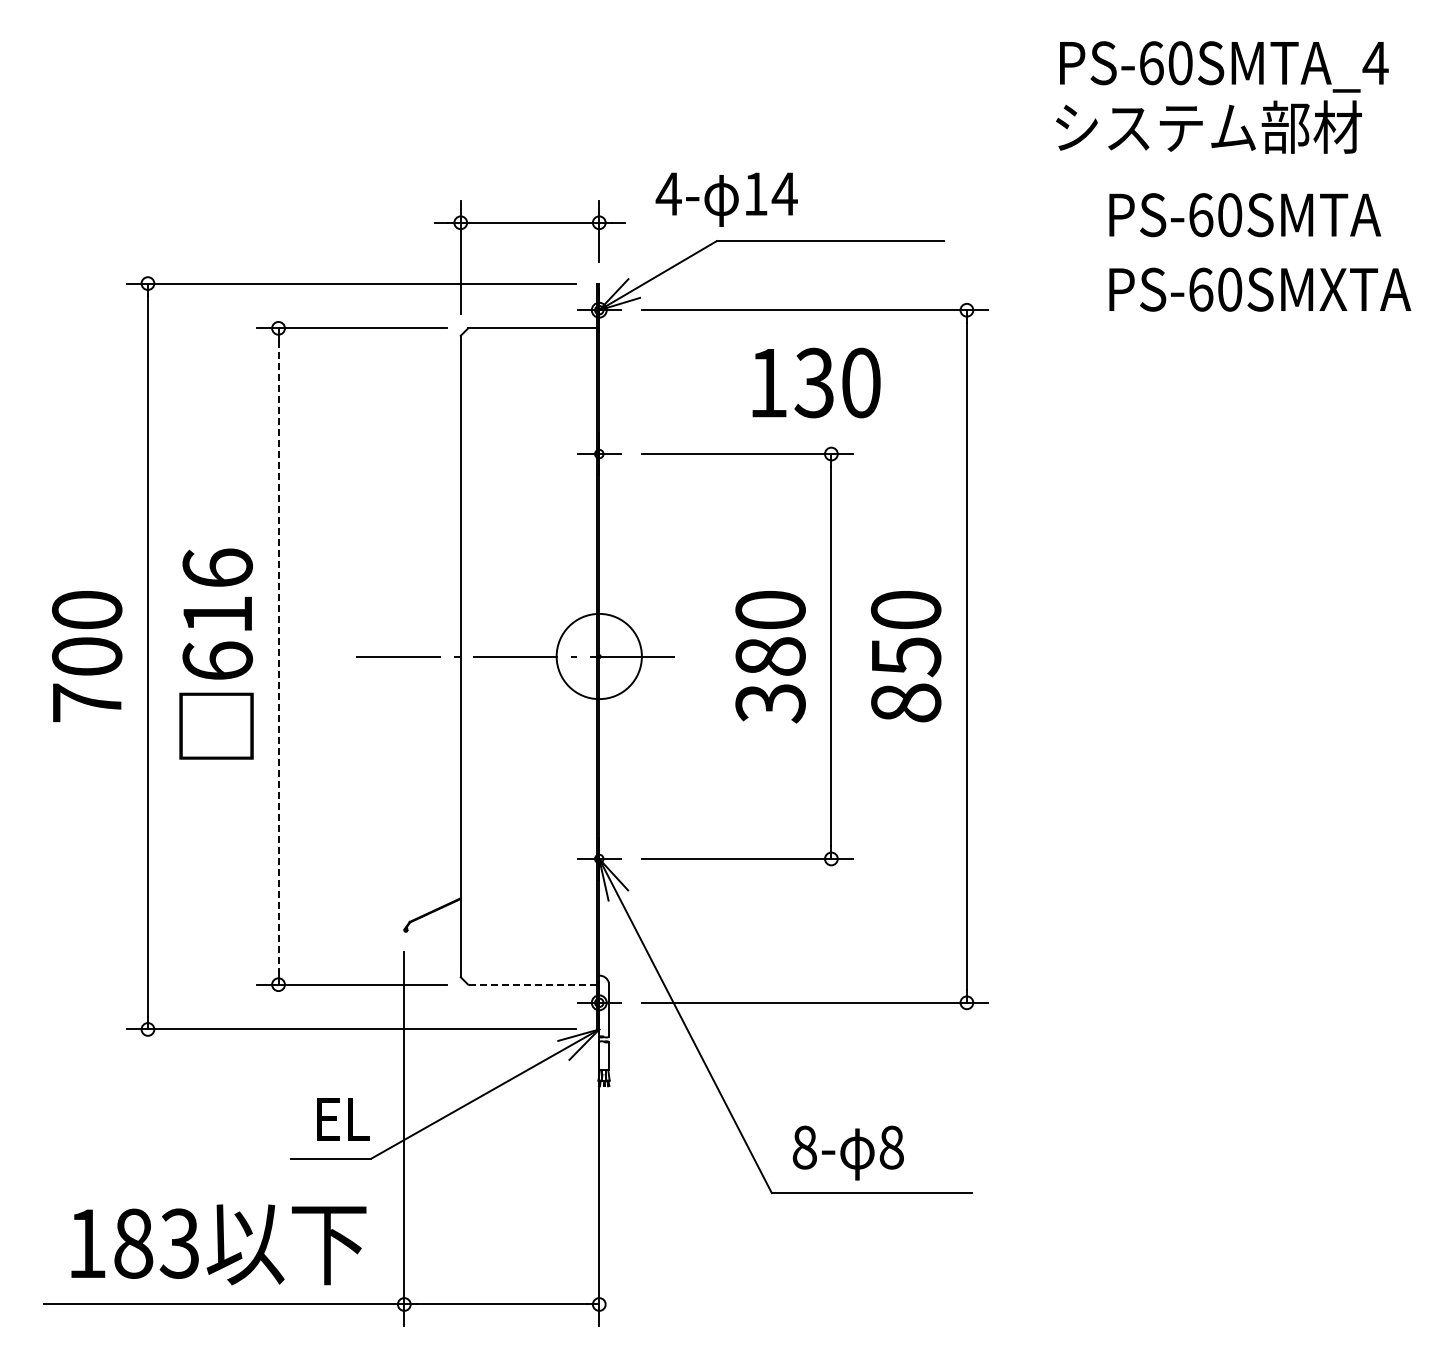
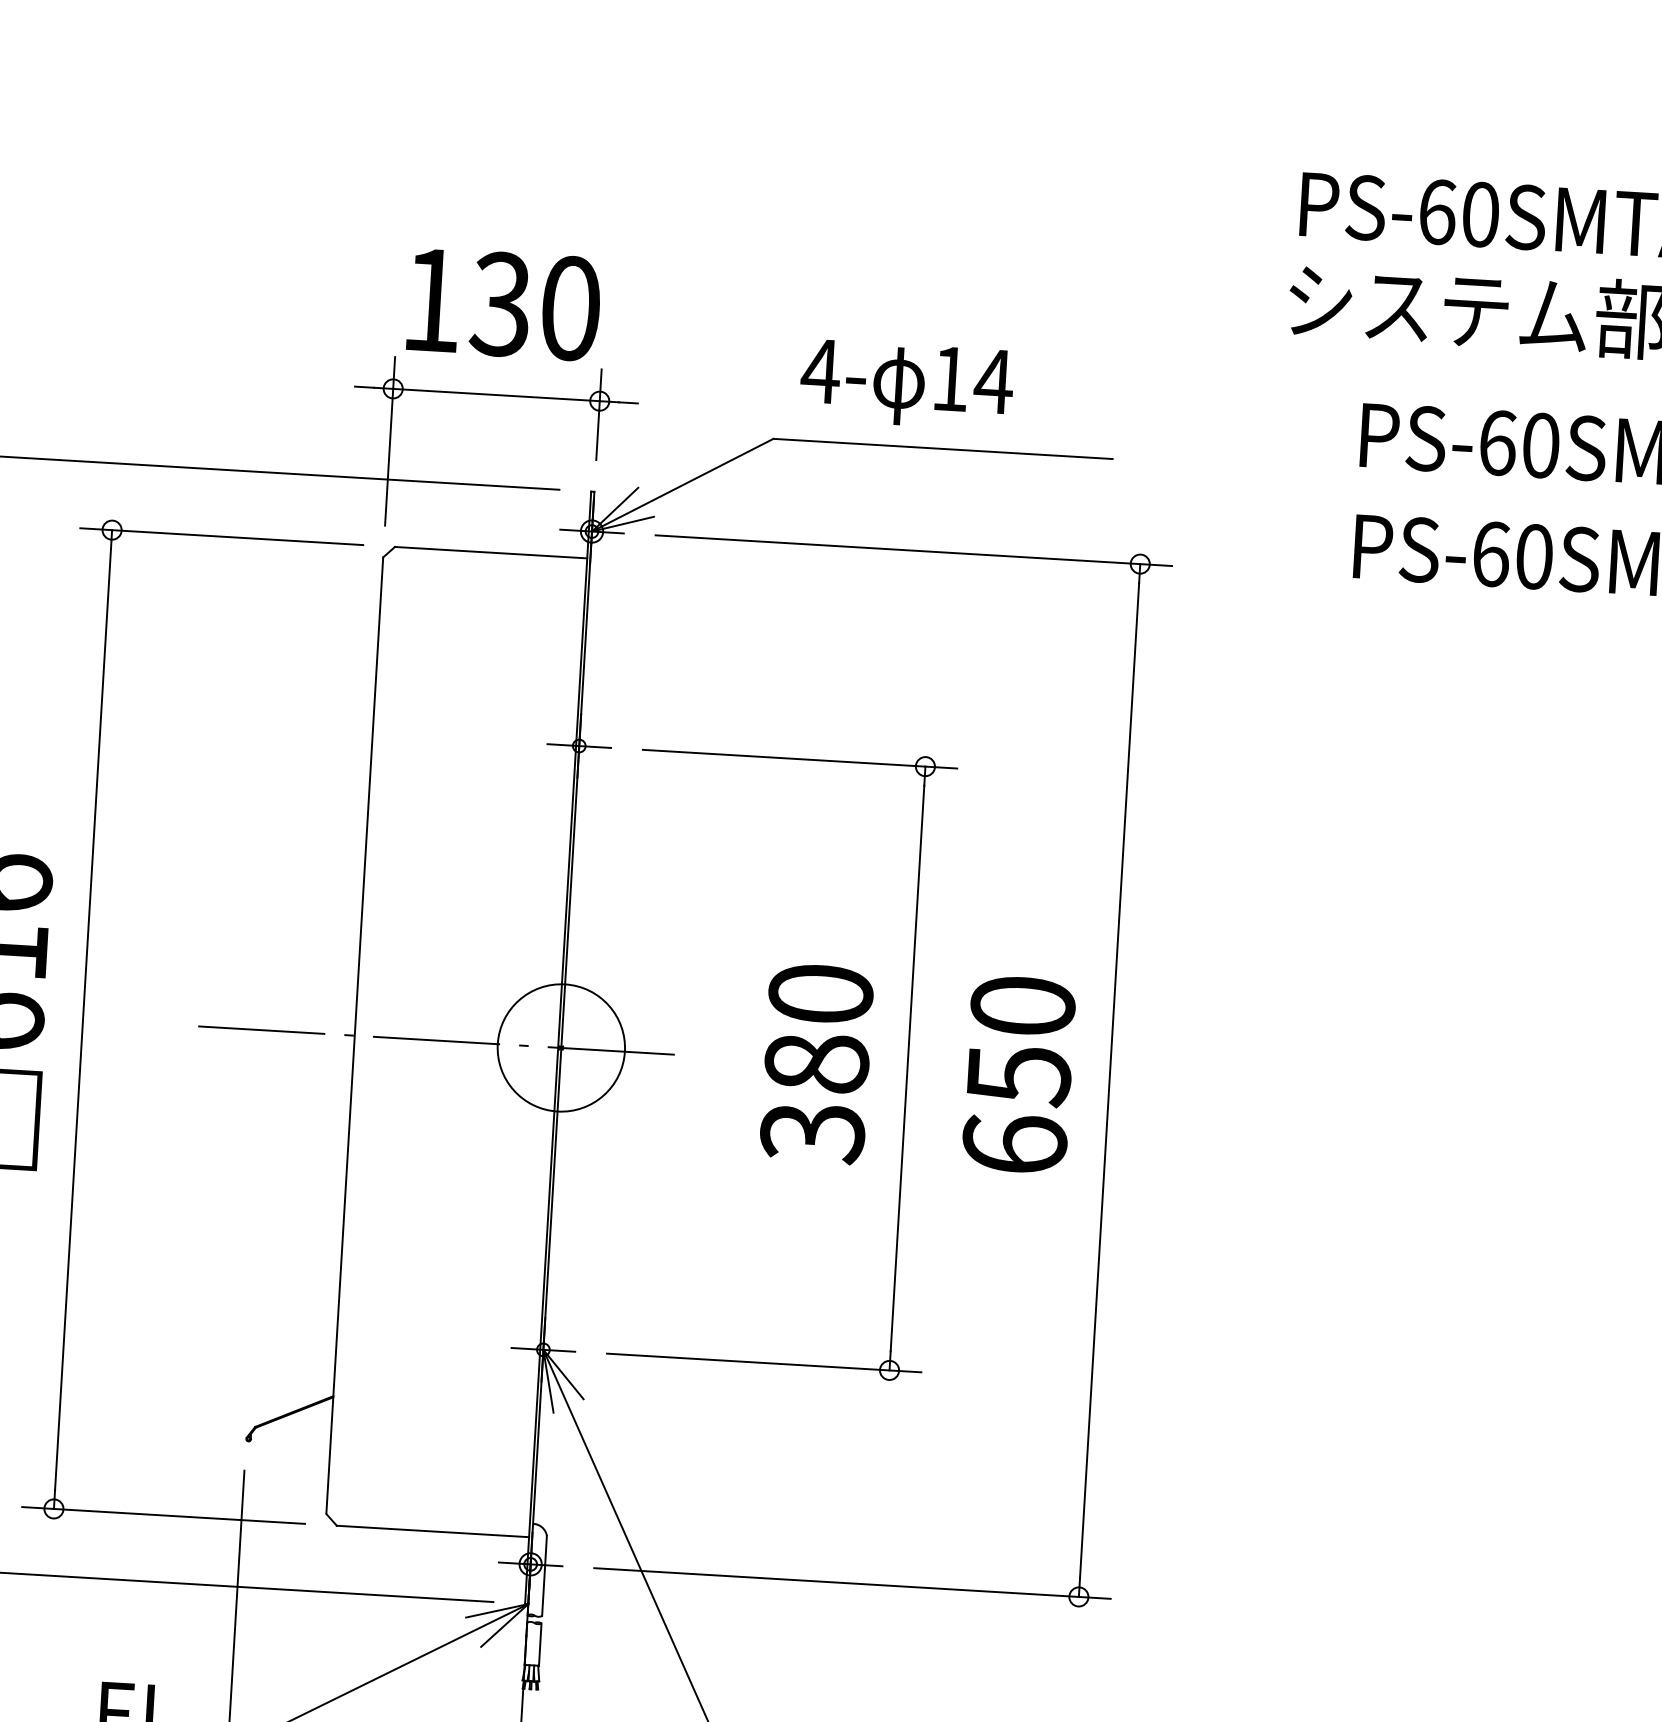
text: (726, 199) -> (906, 384), moved
text: (816, 382) -> (504, 303), moved
line: (278, 657) -> (82, 1021), dashed -> solid
text: (906, 702) -> (1015, 1143), 850 -> 650
line: (532, 984) -> (432, 1531), dashed -> solid

